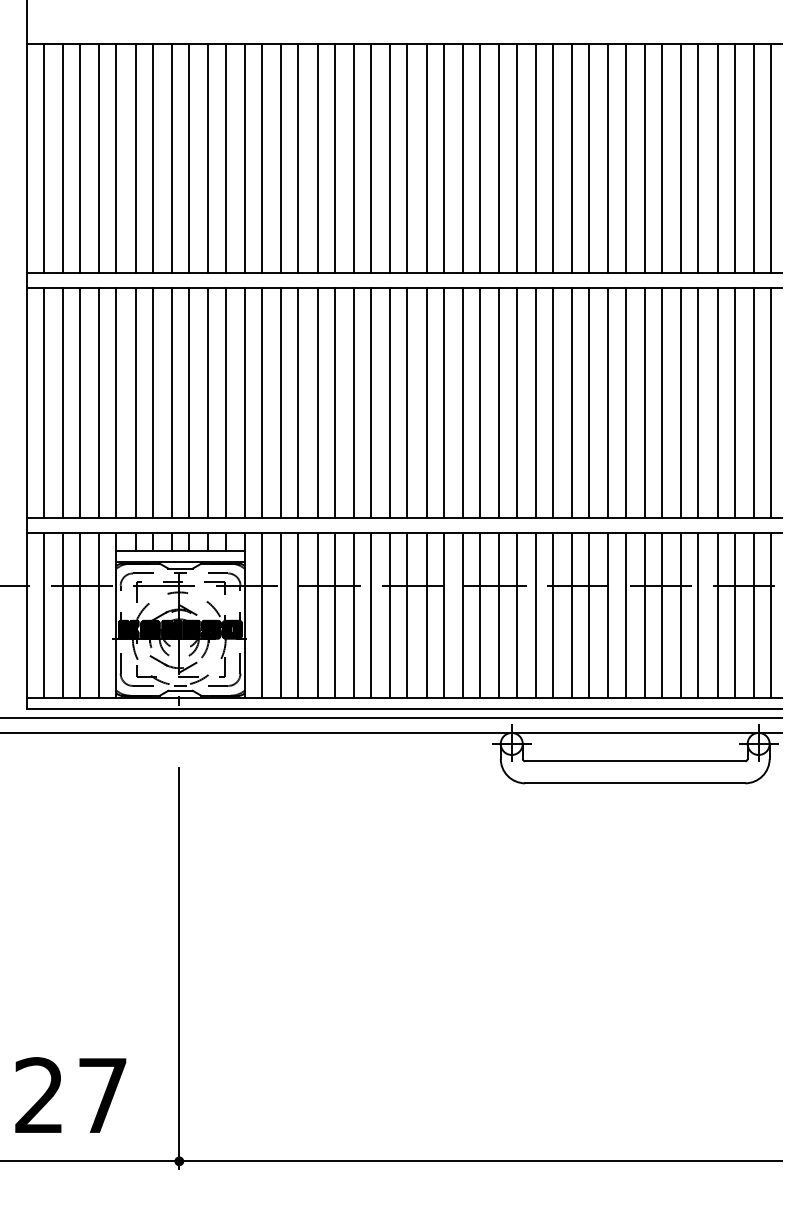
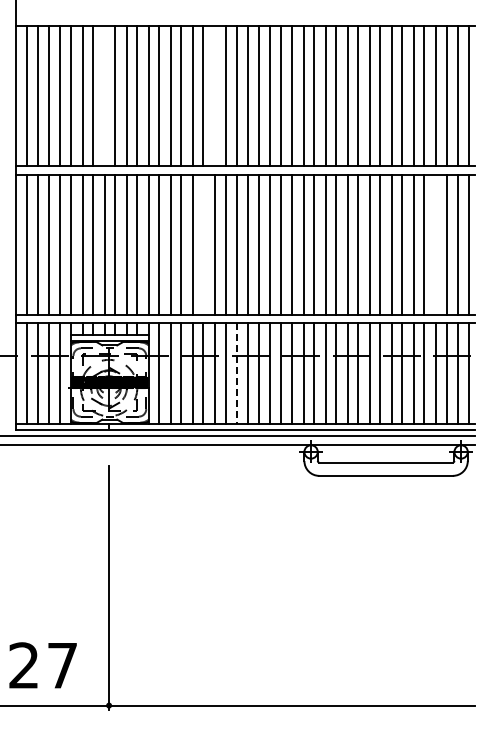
line: (171, 158) -> (104, 96), removed
line: (354, 158) -> (215, 96), removed
line: (334, 402) -> (203, 244), removed
line: (718, 402) -> (436, 244), removed
line: (390, 616) -> (237, 374), solid -> dashed

